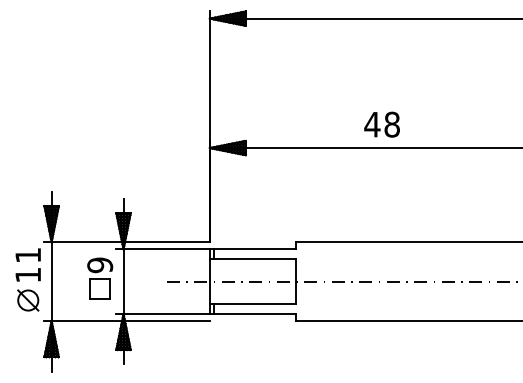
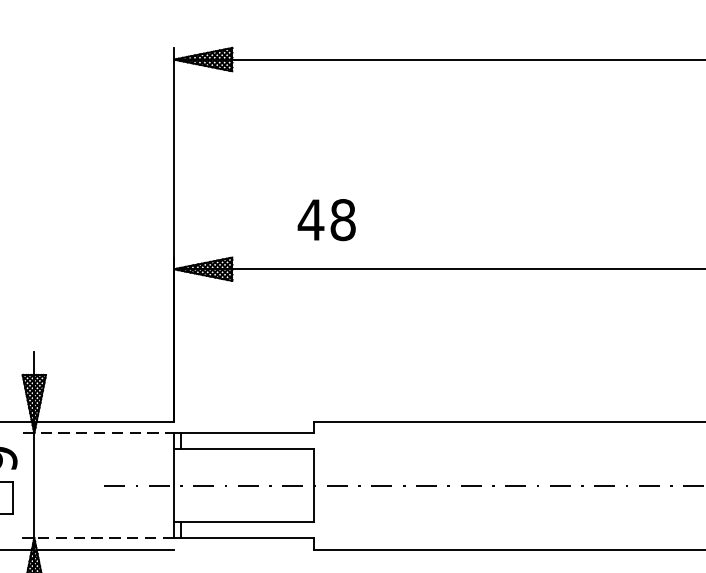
text: (381, 124) -> (325, 219), moved
line: (163, 249) -> (99, 433), solid -> dashed
line: (166, 314) -> (103, 538), solid -> dashed

